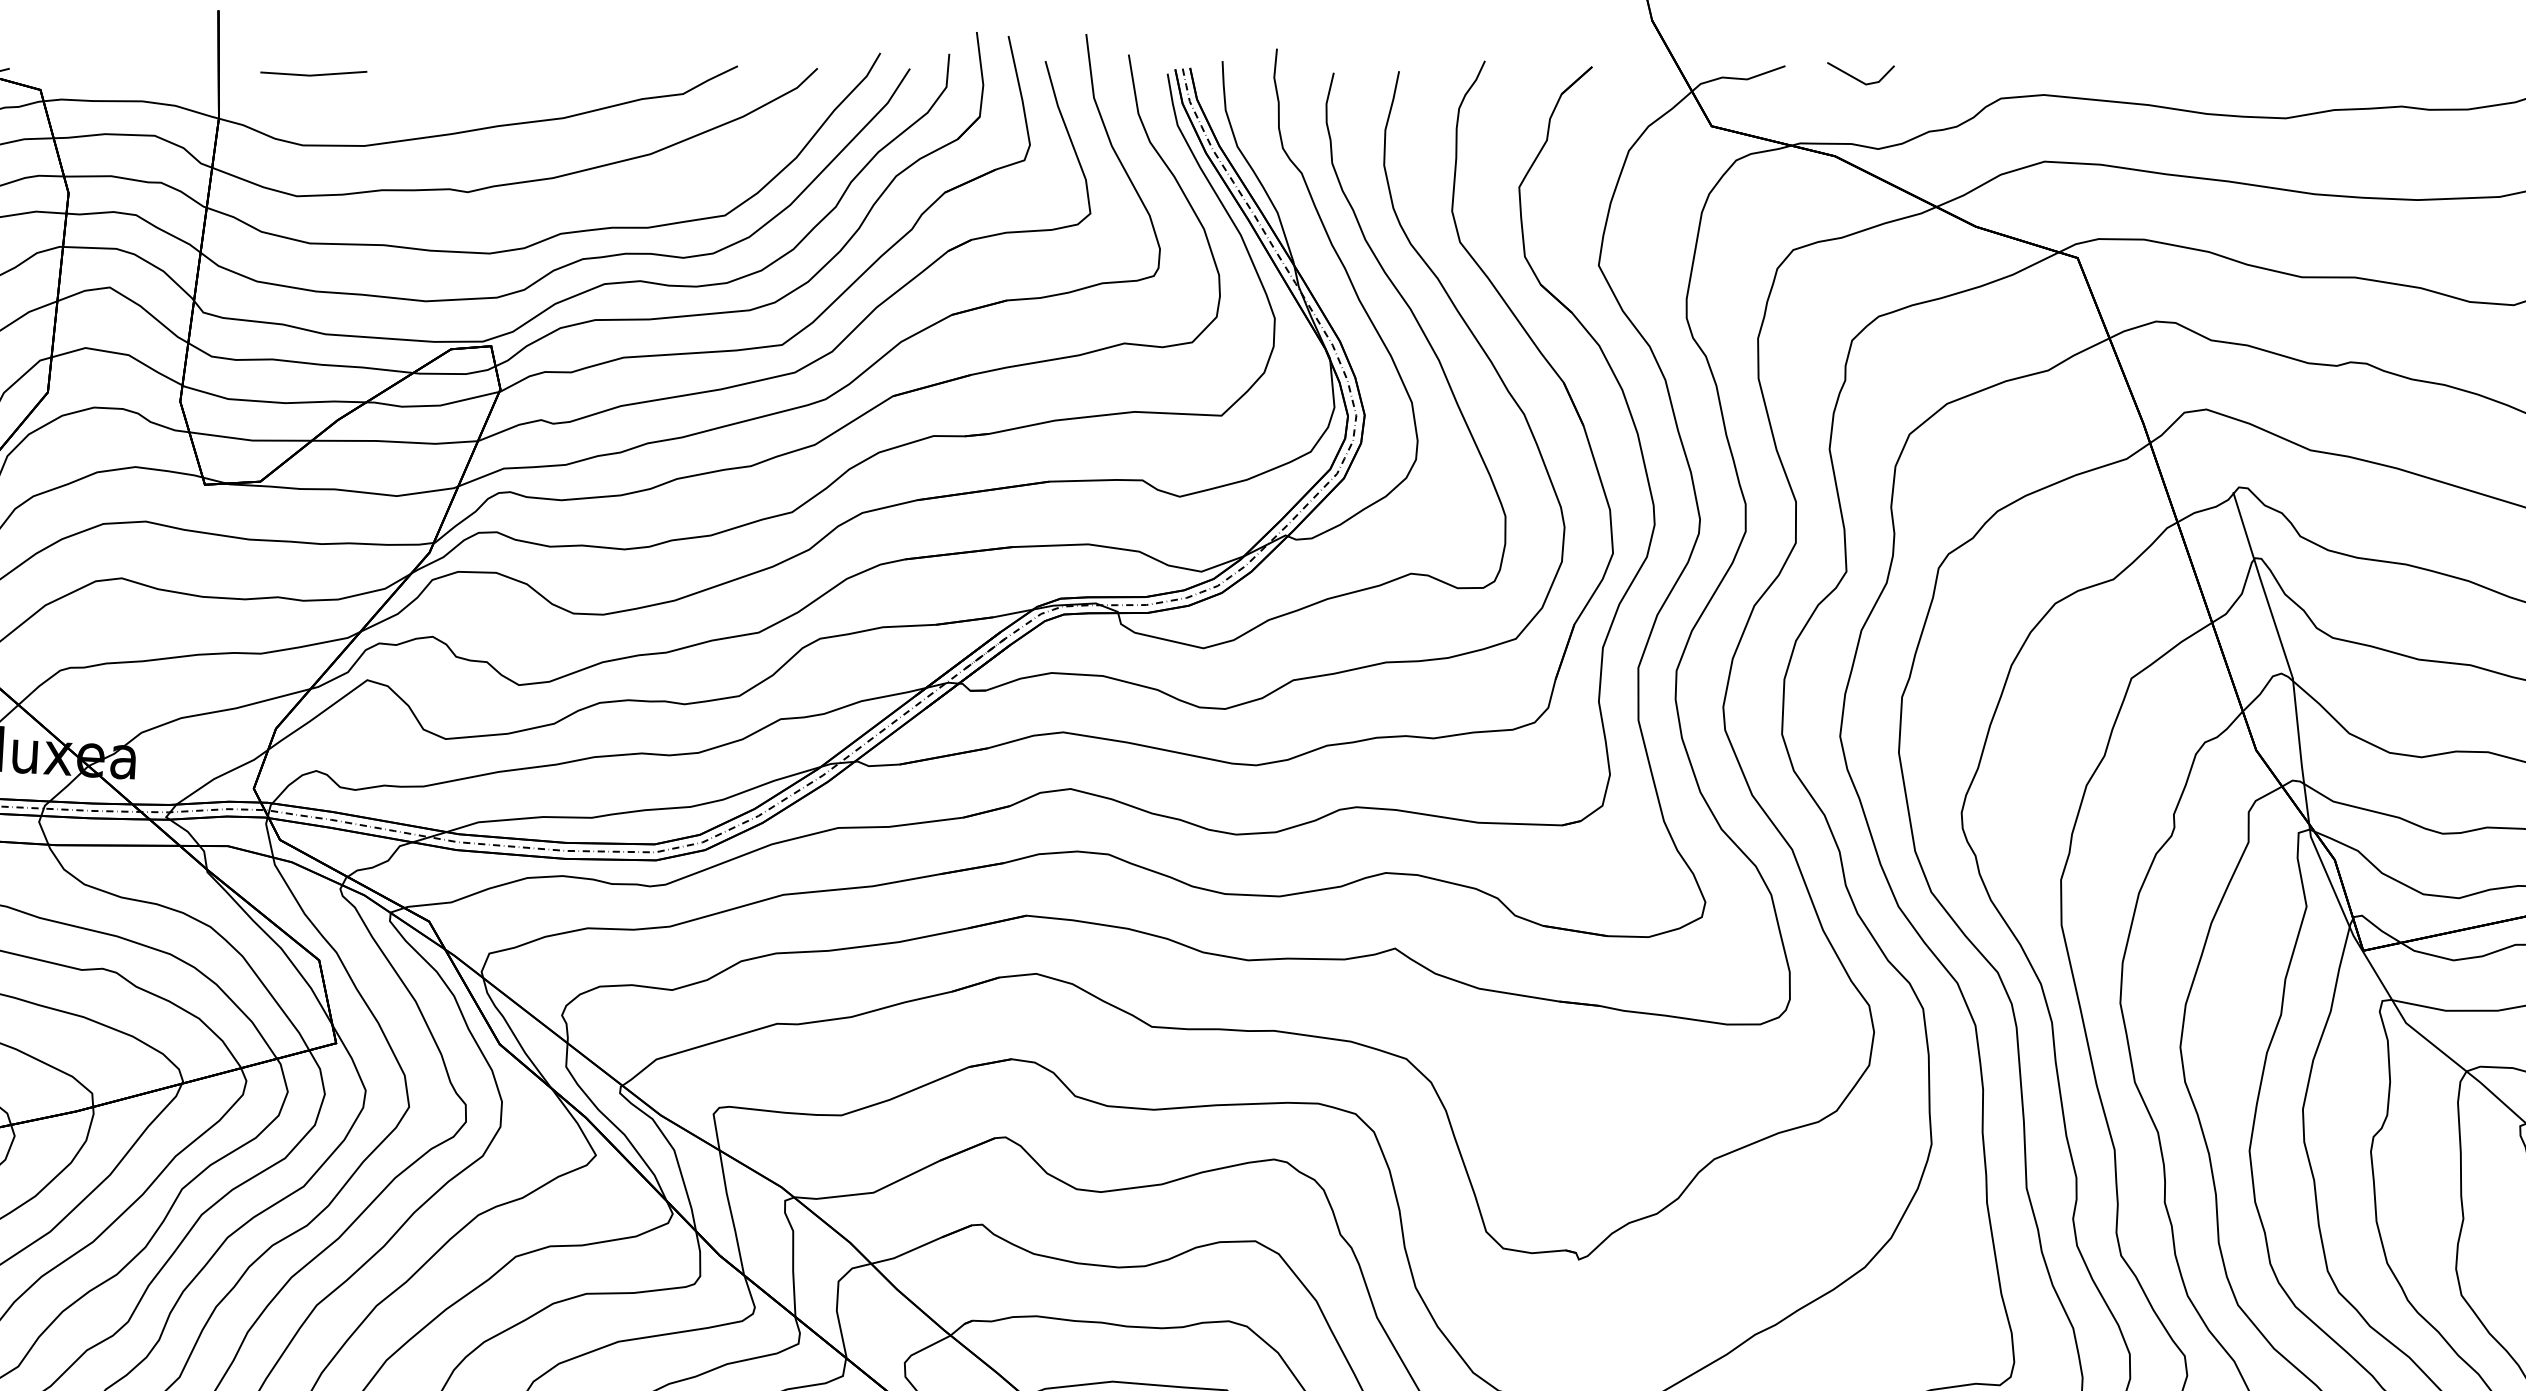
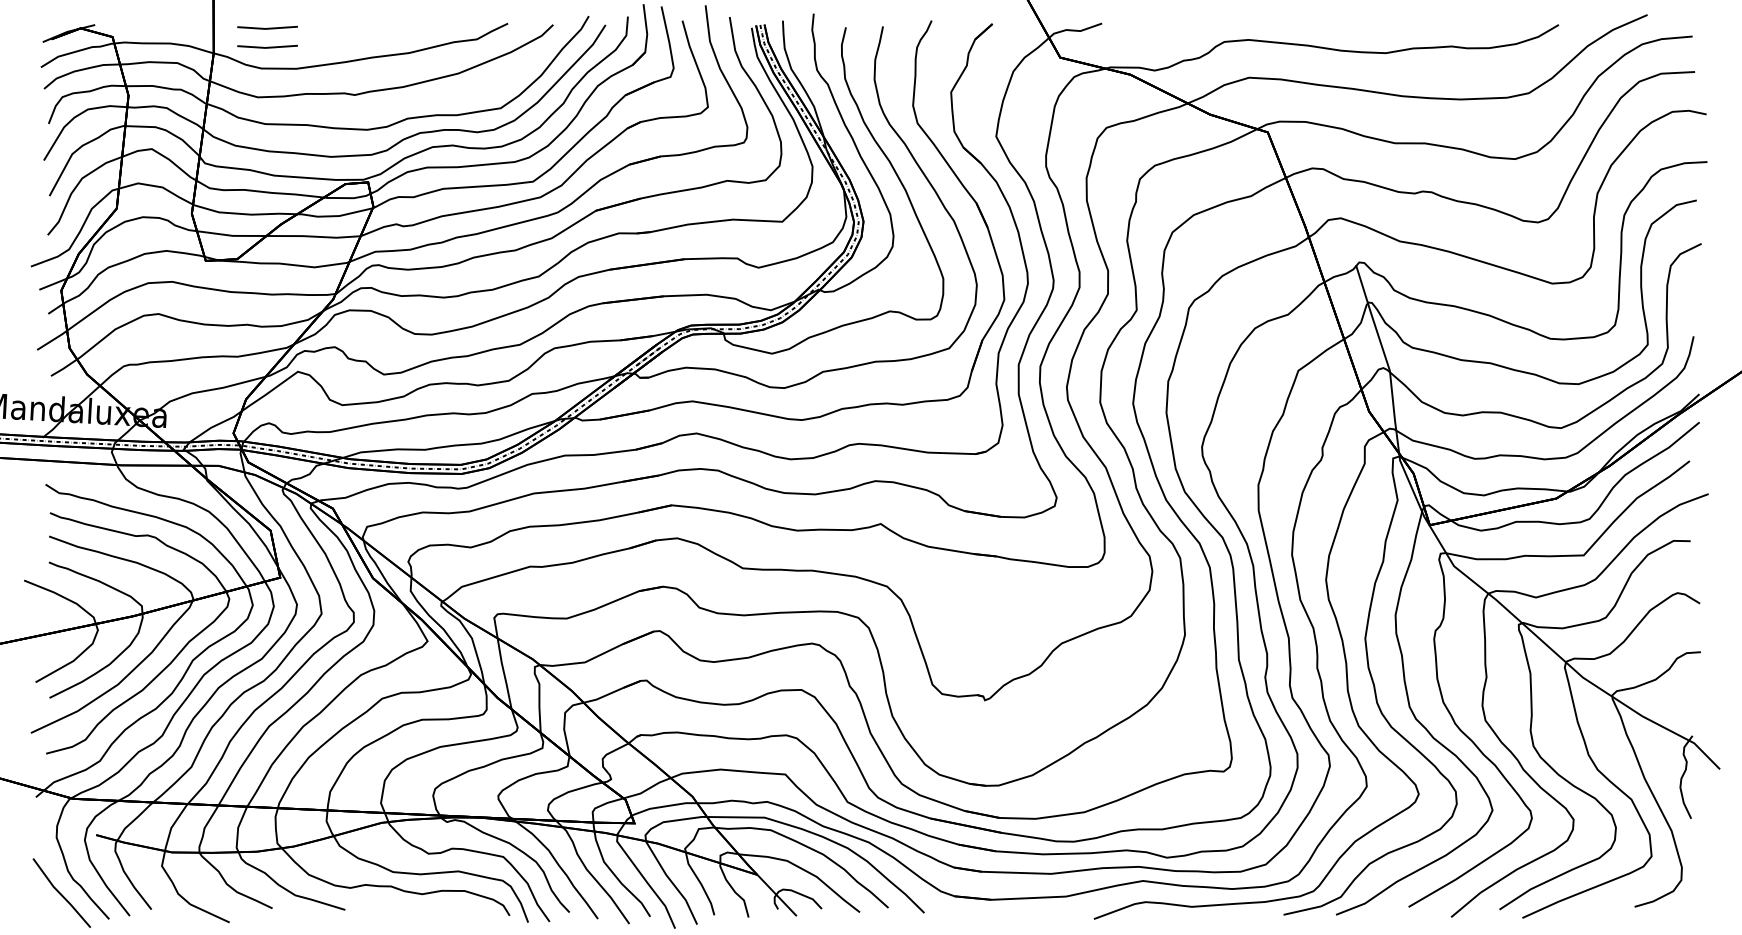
line: (1856, 76) -> (1142, 29), removed
line: (313, 106) -> (267, 46), added

